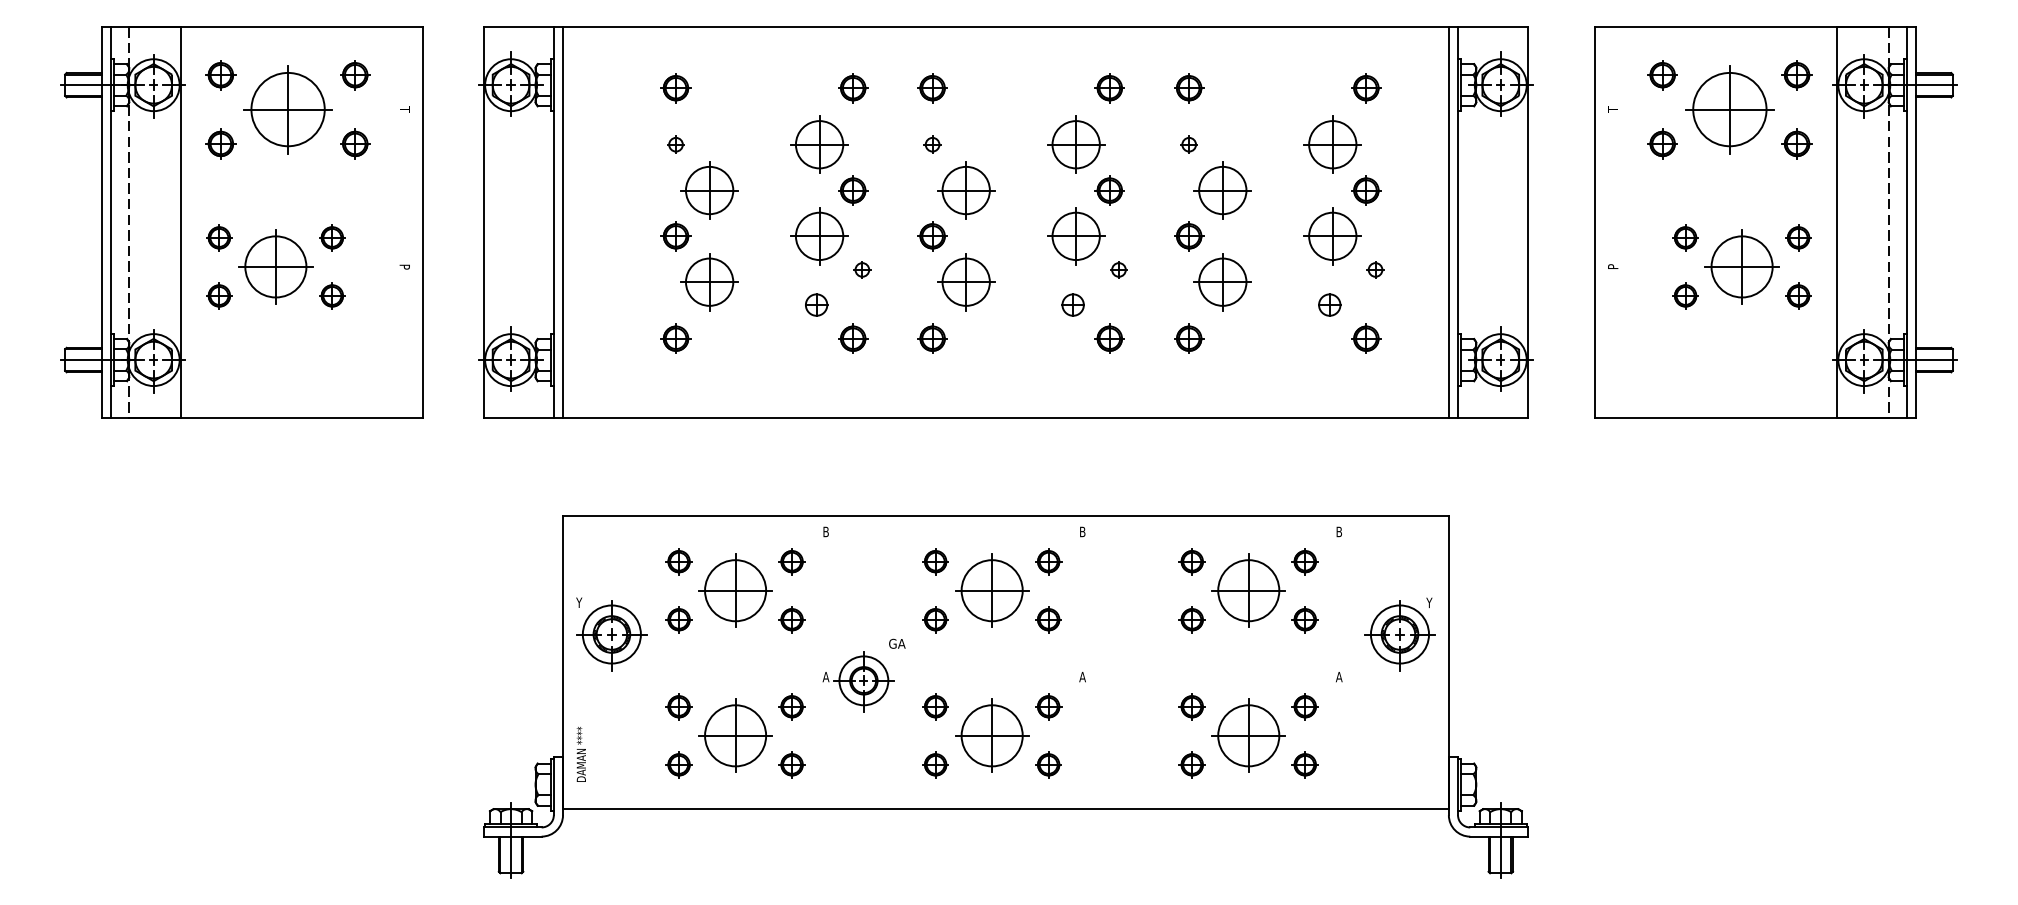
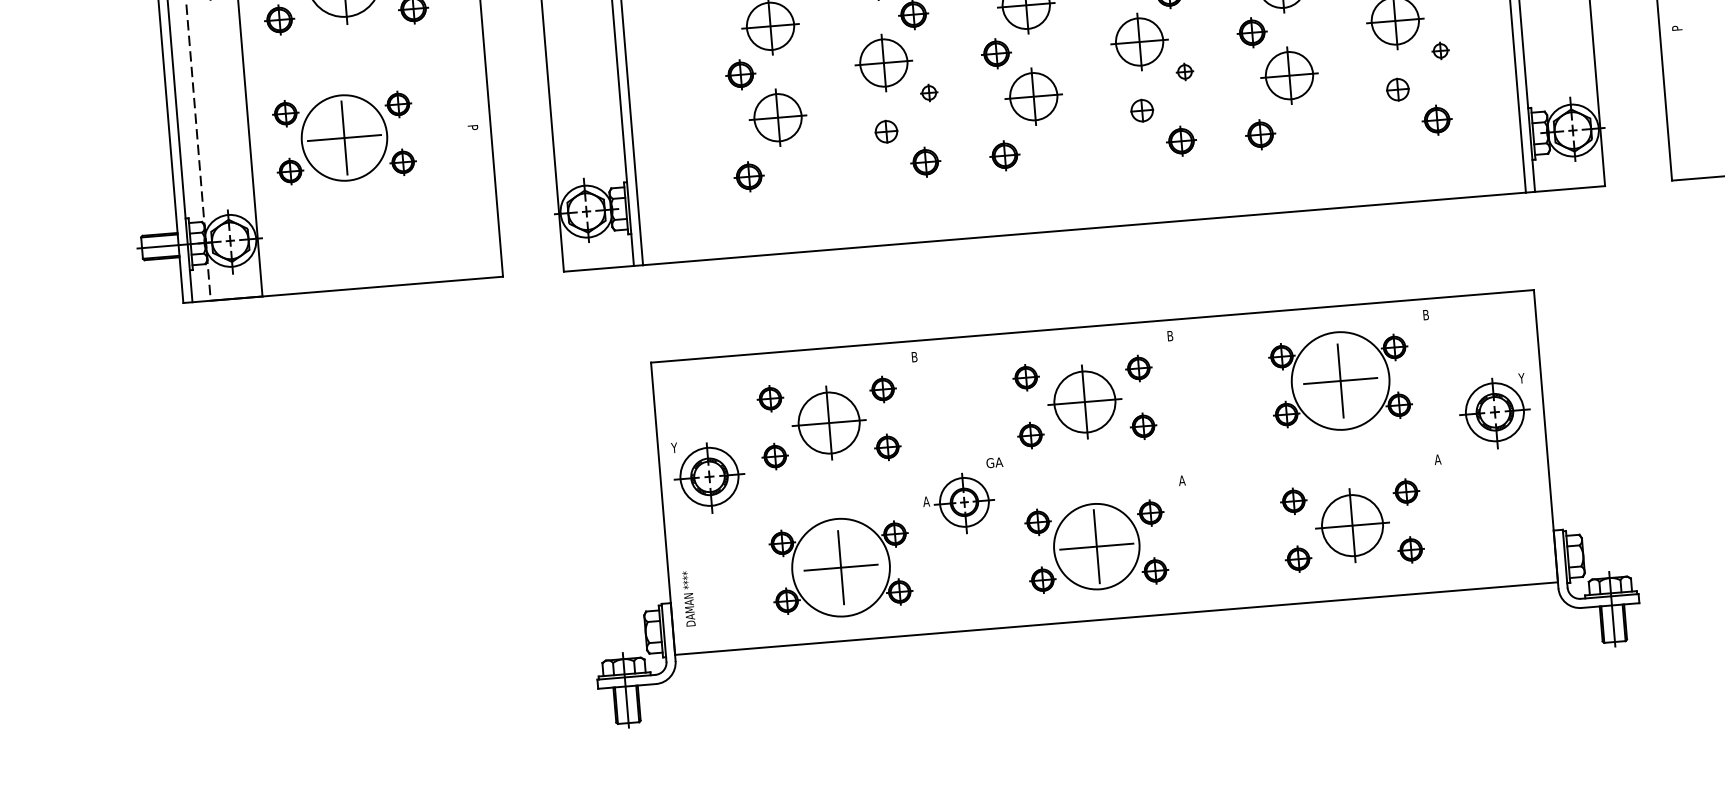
circle: (275, 266) -> (344, 137), size x1.4
circle: (1248, 590) -> (1340, 380), size x1.6
circle: (735, 735) -> (840, 567), size x1.6
circle: (991, 735) -> (1096, 546), size x1.4

